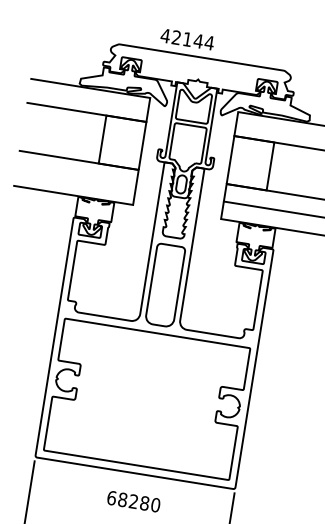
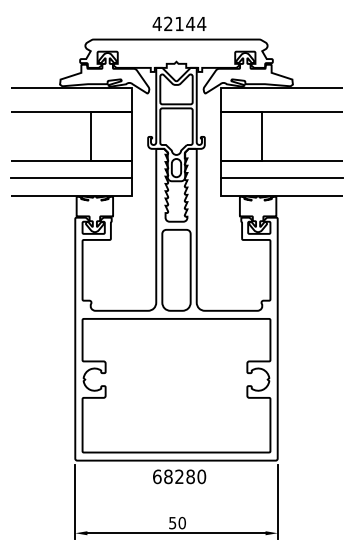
text: (187, 39) -> (179, 23), moved
line: (75, 177) -> (70, 178), added
text: (133, 501) -> (179, 476), moved

